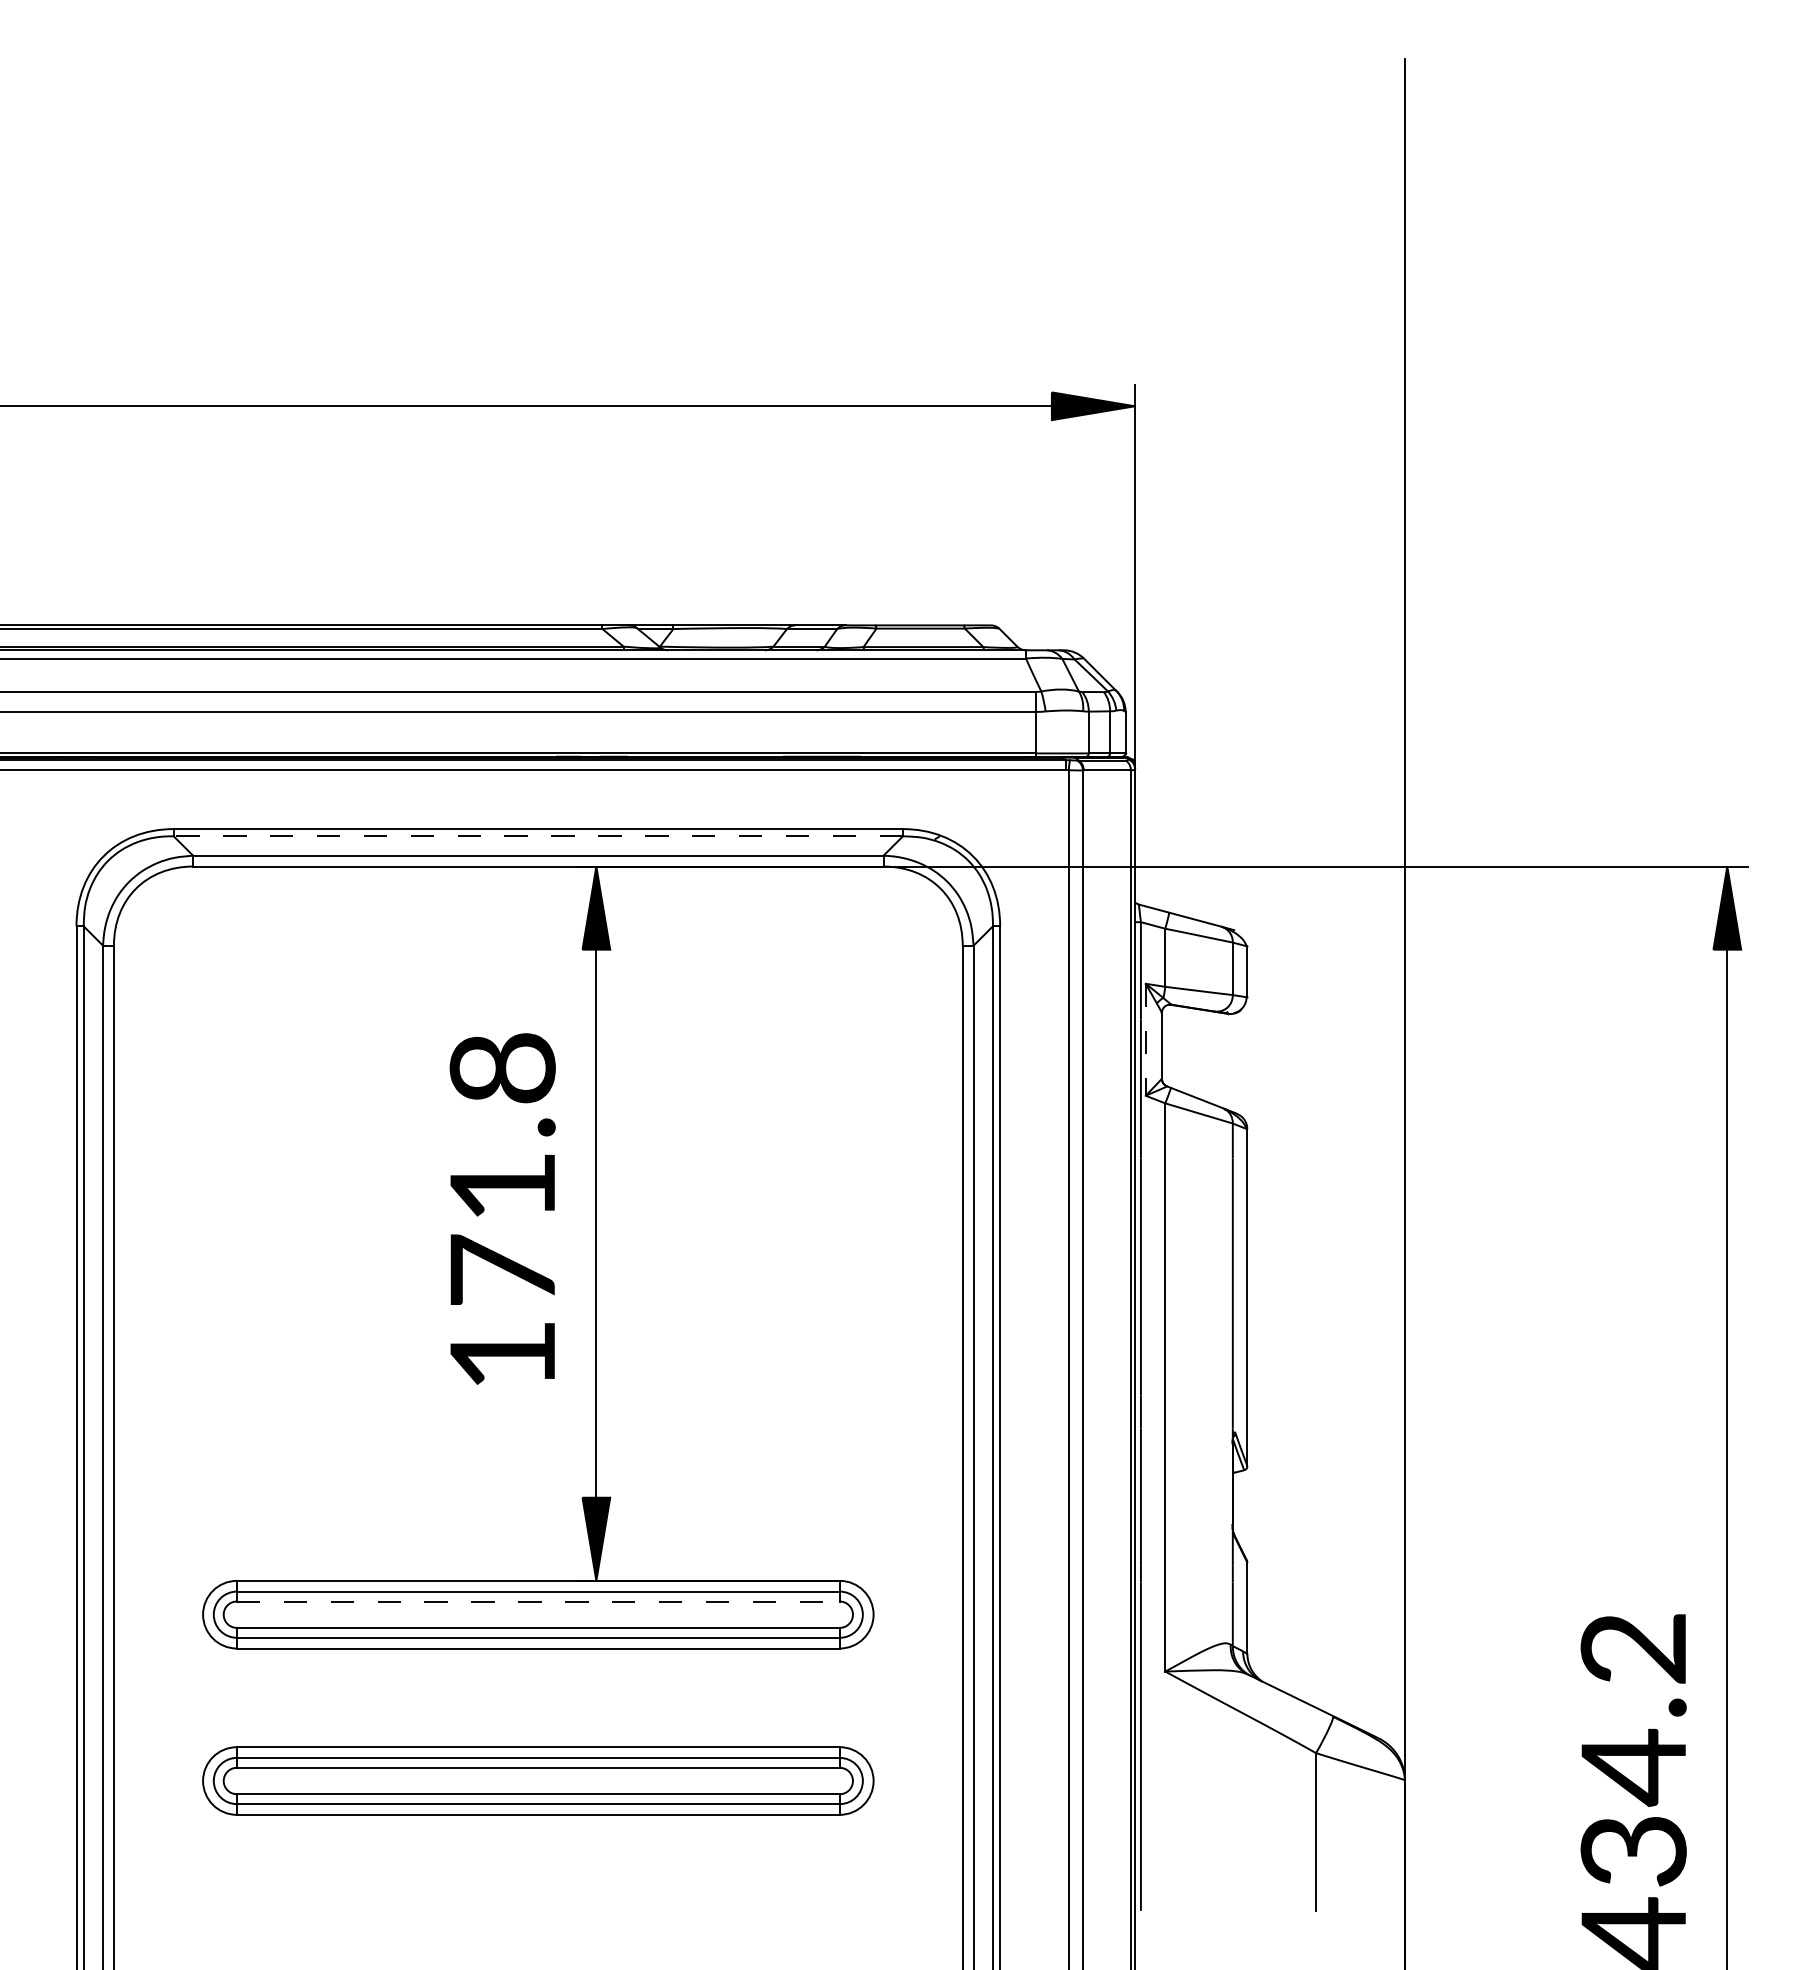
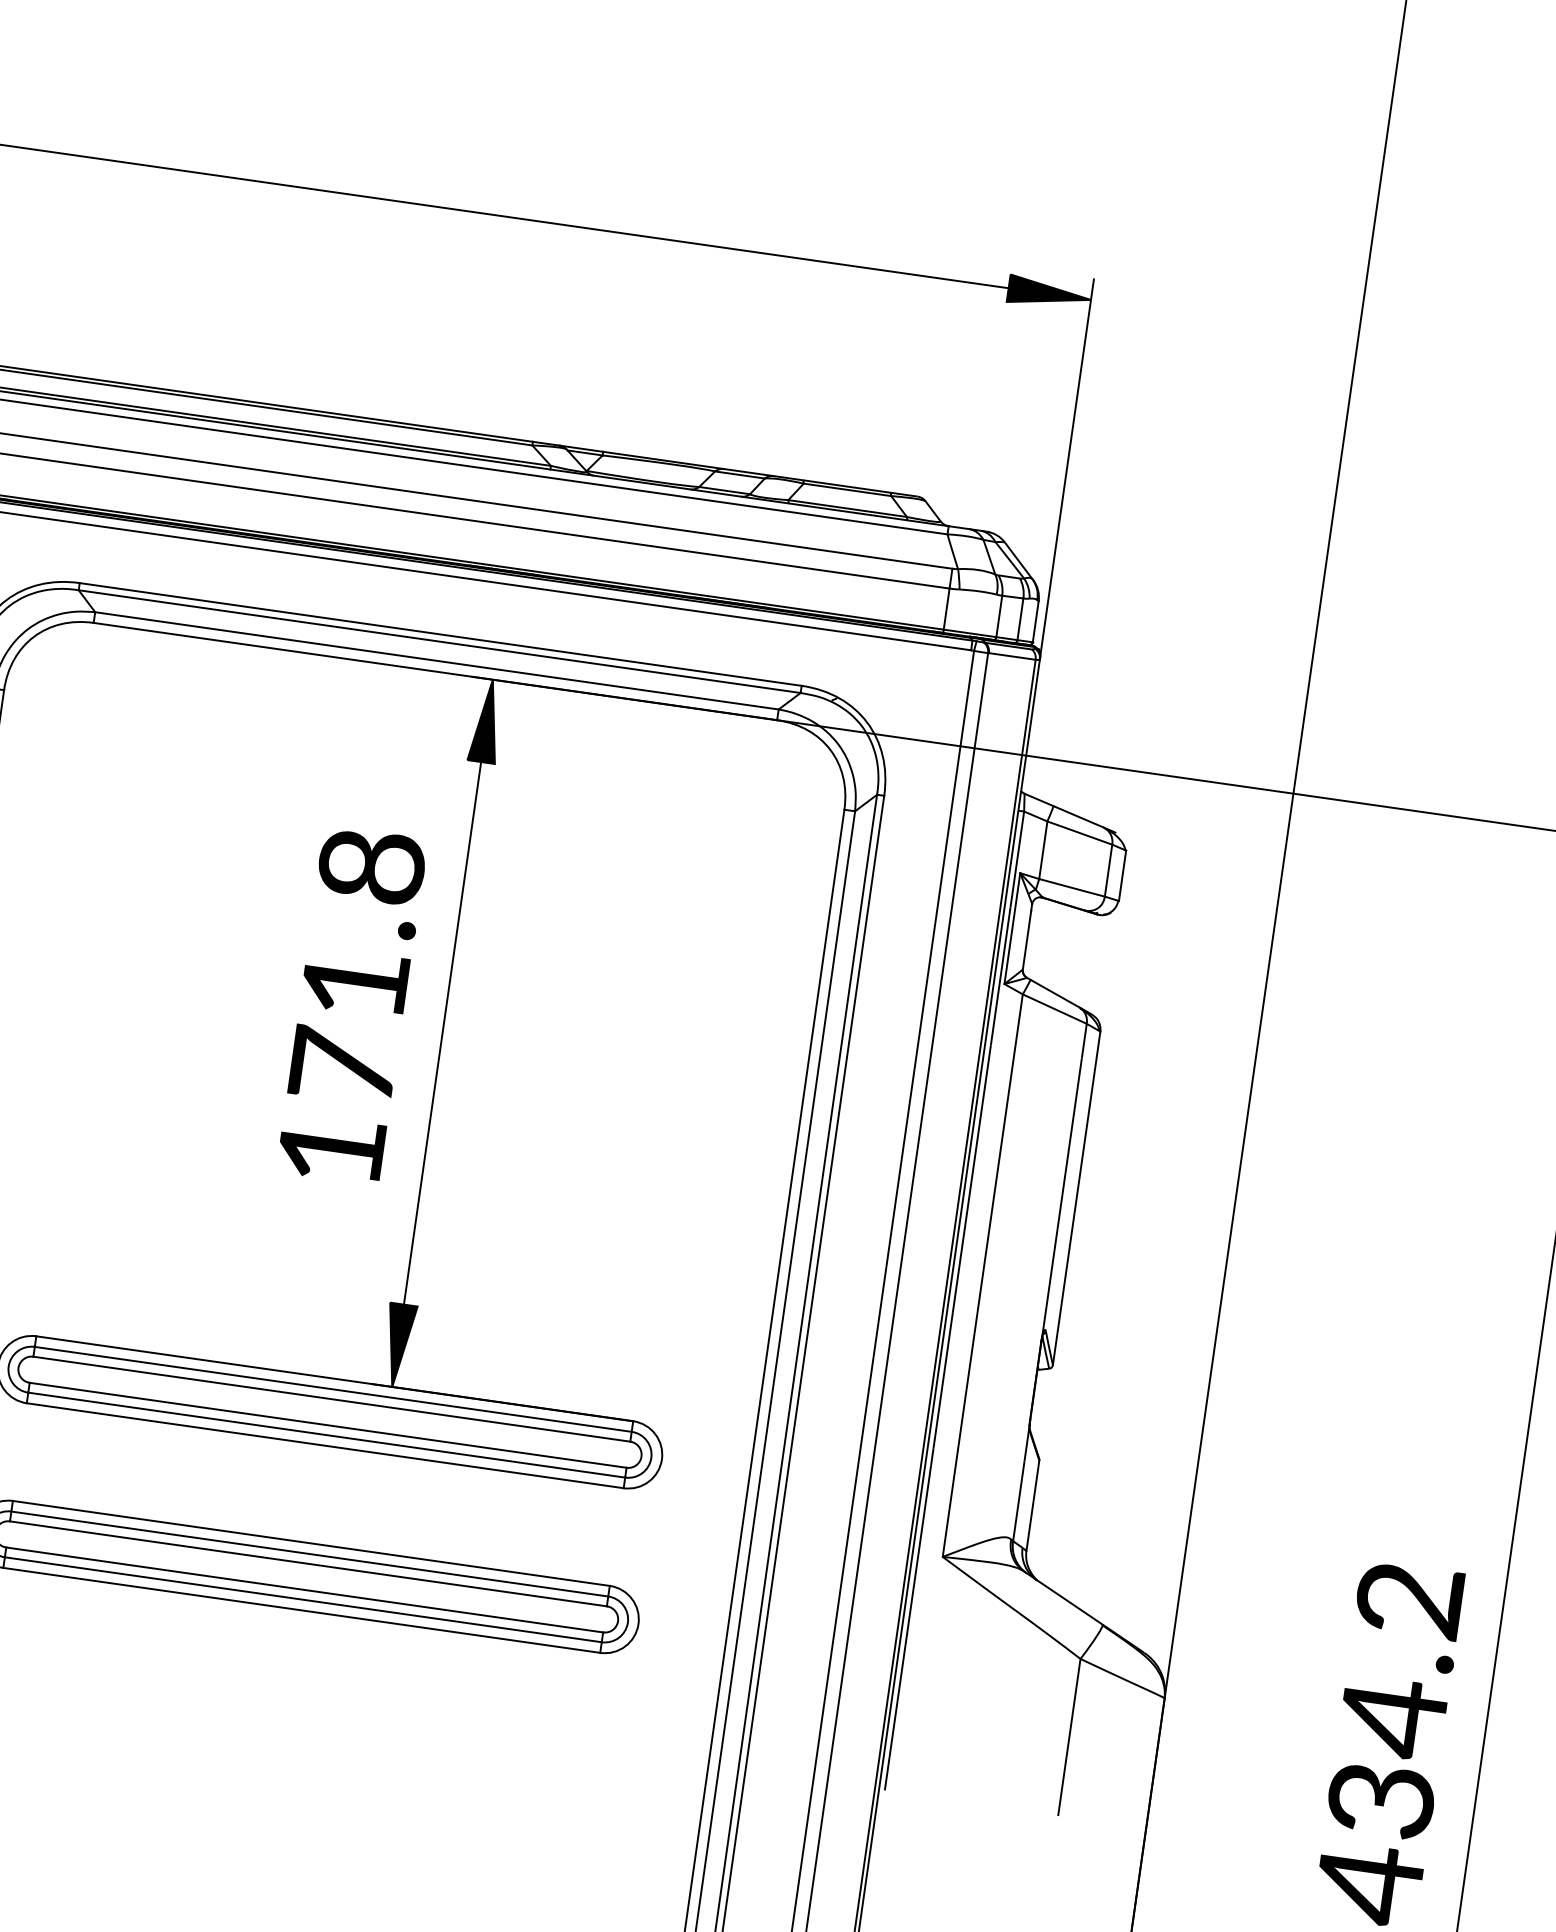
line: (538, 836) -> (439, 641), dashed -> solid
line: (1145, 1039) -> (1012, 928), dashed -> solid
line: (538, 1601) -> (332, 1399), dashed -> solid

